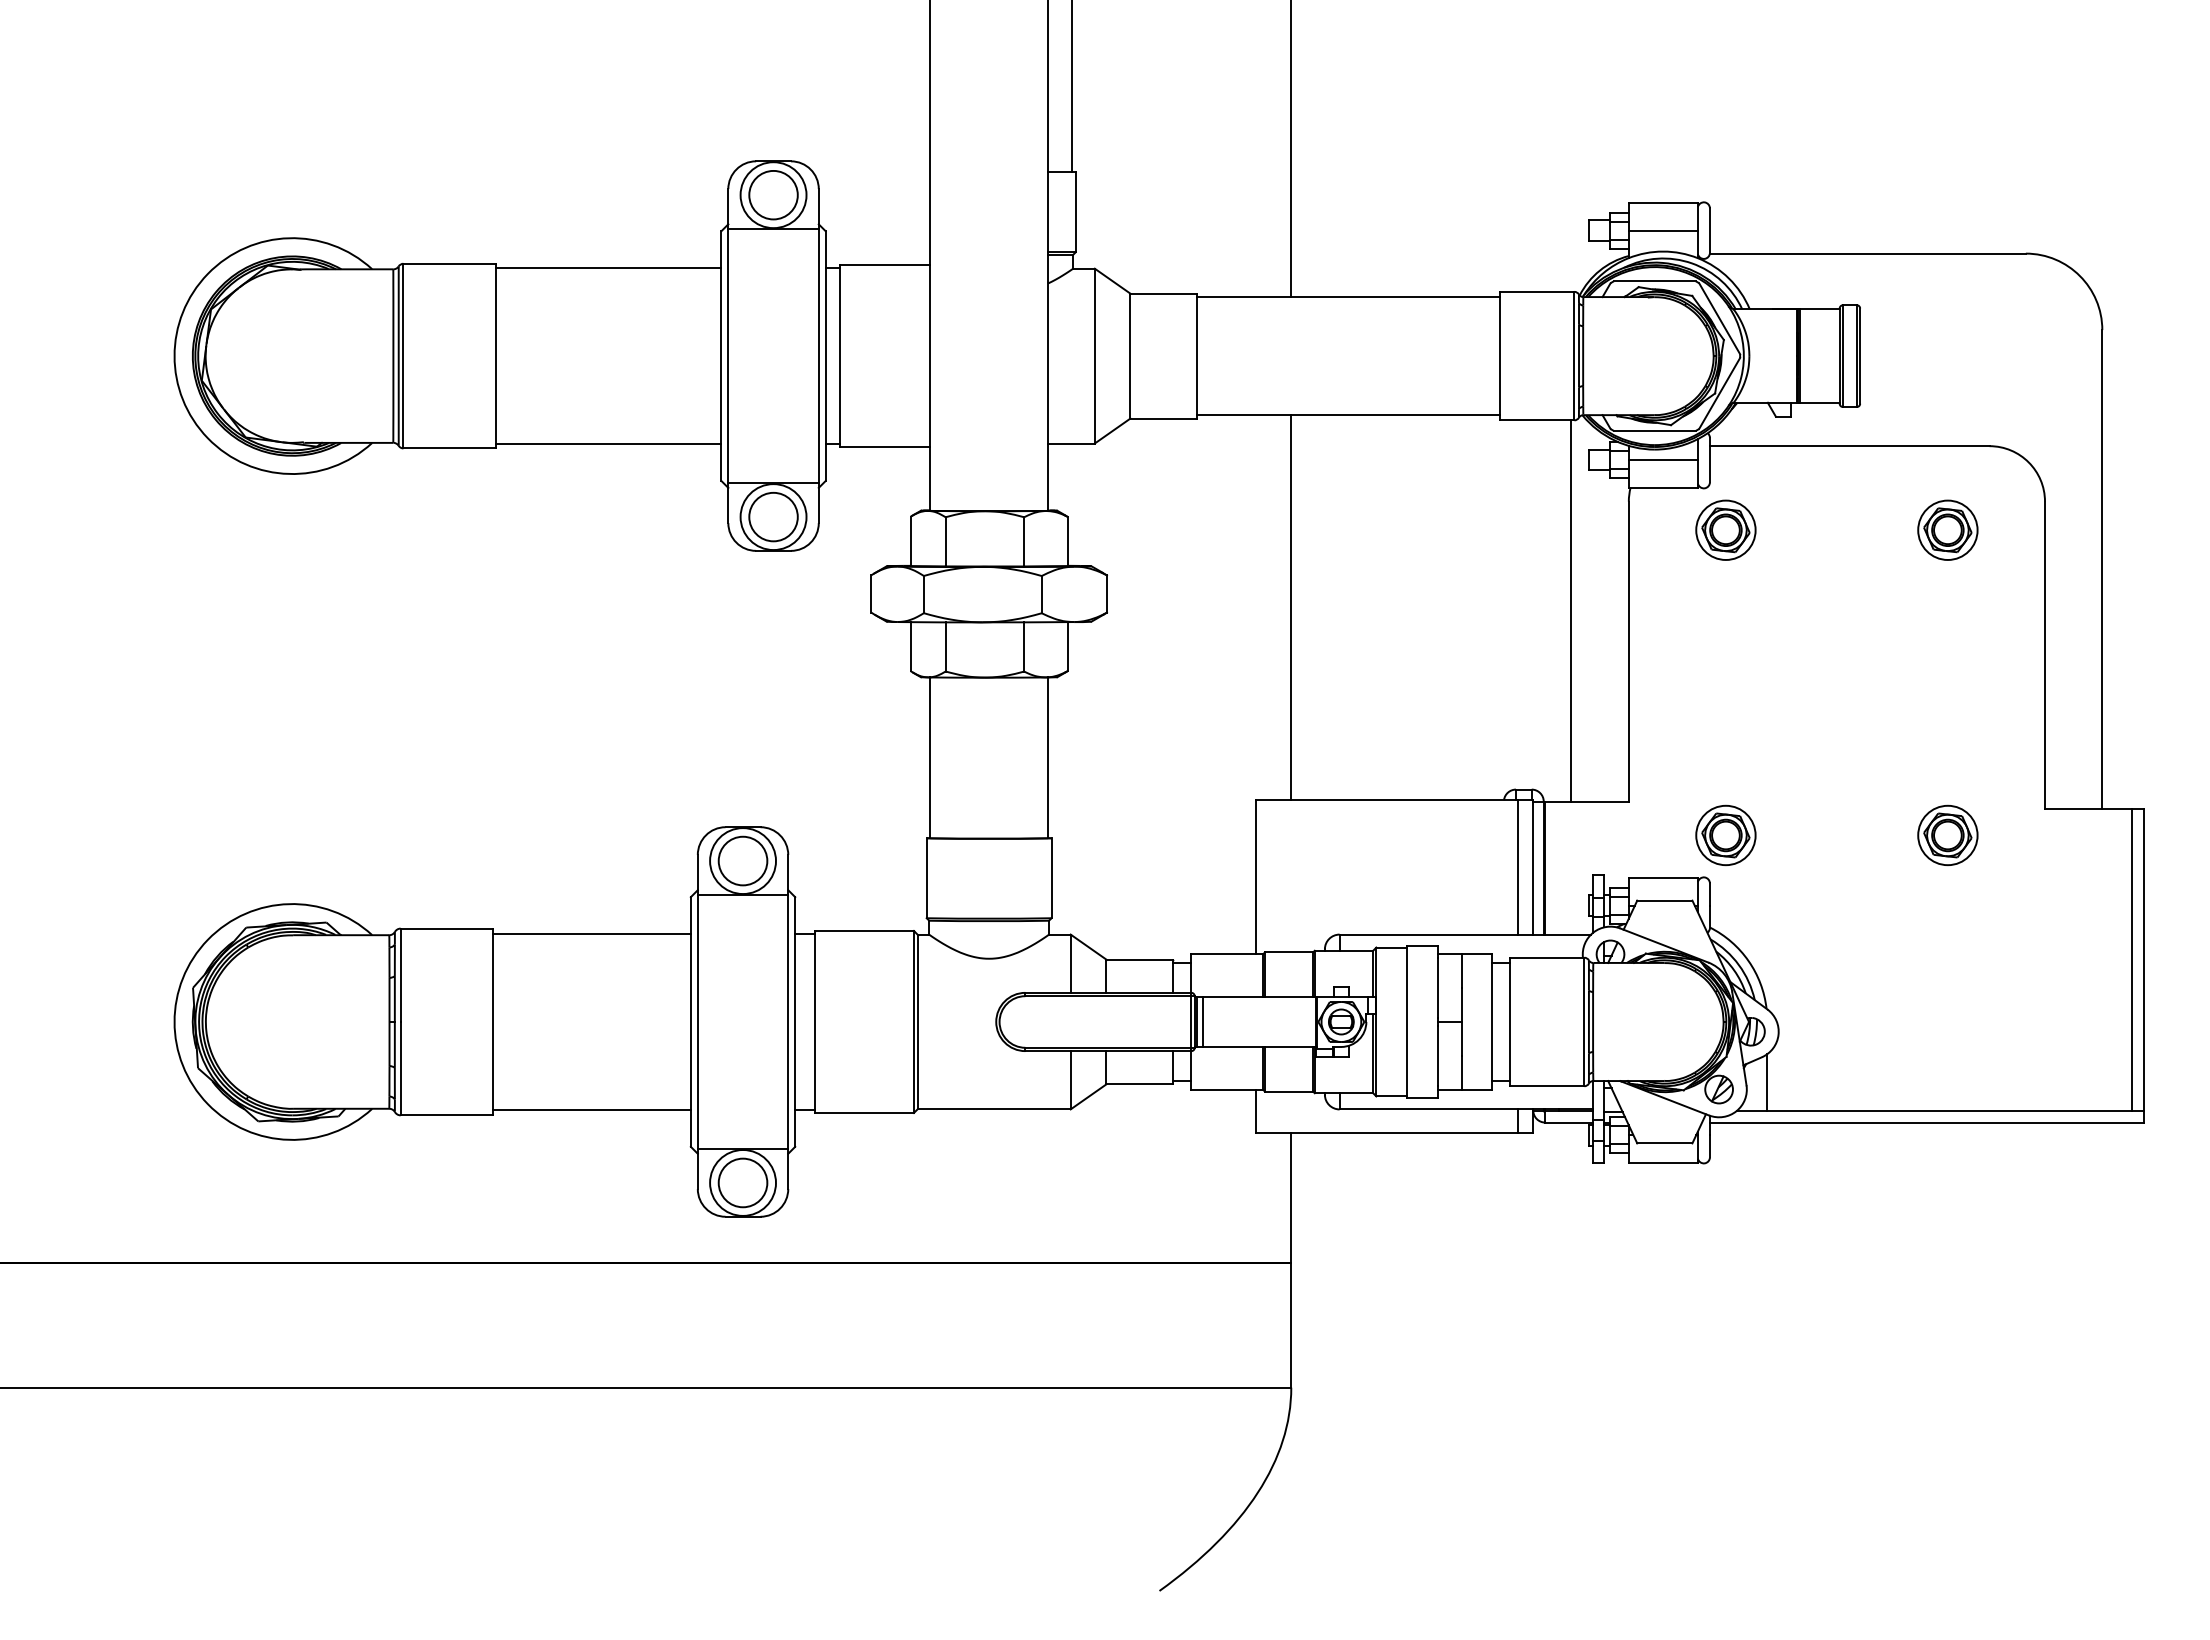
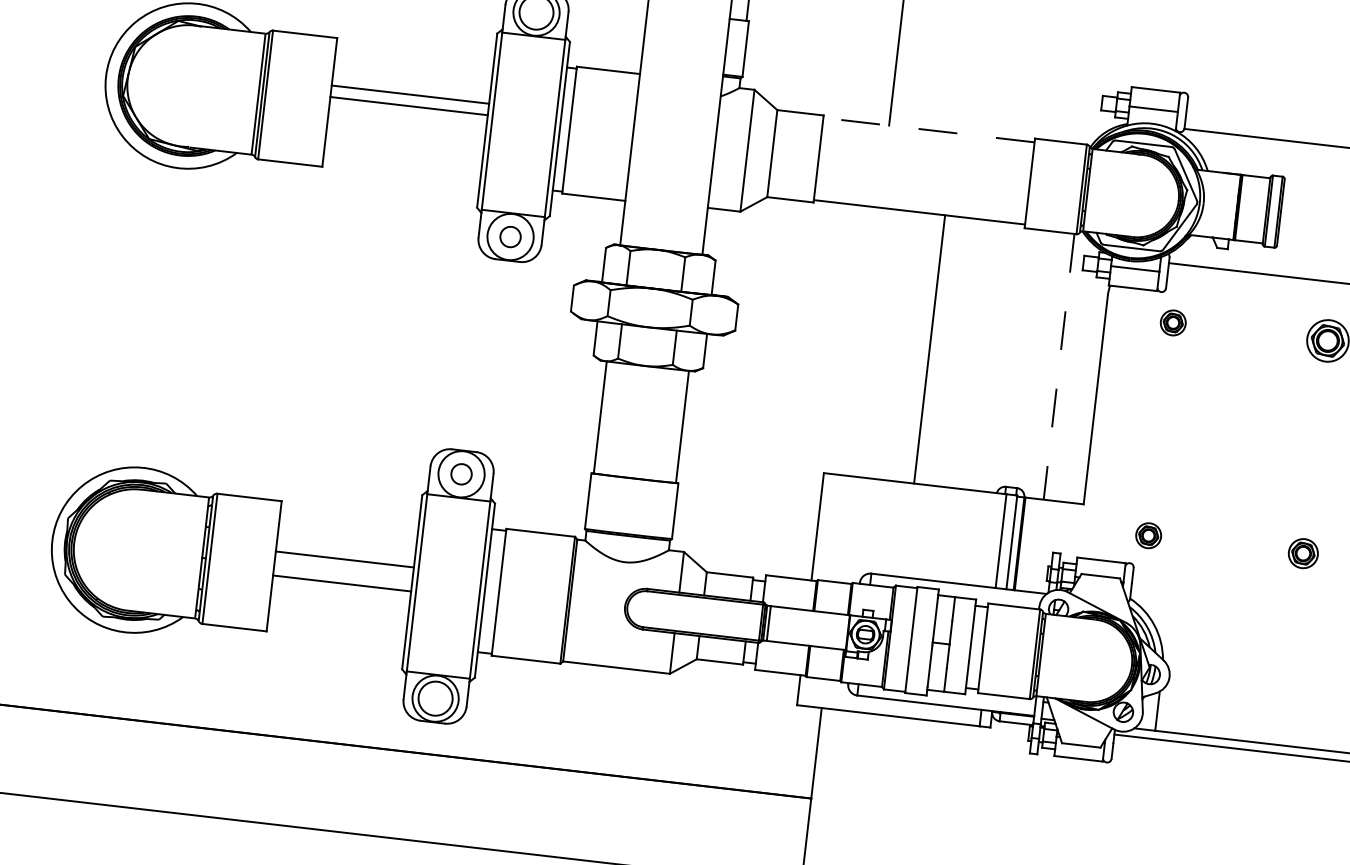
line: (608, 267) -> (410, 94), moved
line: (1348, 297) -> (928, 130), solid -> dashed
line: (608, 444) -> (409, 106), moved
circle: (773, 516) -> (510, 236), size x0.6
part: (1725, 529) -> (1173, 322), size x0.6
line: (1291, 607) -> (929, 349), moved
line: (1571, 611) -> (1059, 367), solid -> dashed
part: (1725, 835) -> (1148, 535), size x0.6
part: (1947, 835) -> (1303, 553), size x0.7
circle: (742, 860) -> (461, 473), size x0.6
line: (591, 933) -> (344, 559), moved
line: (591, 1110) -> (341, 583), moved

